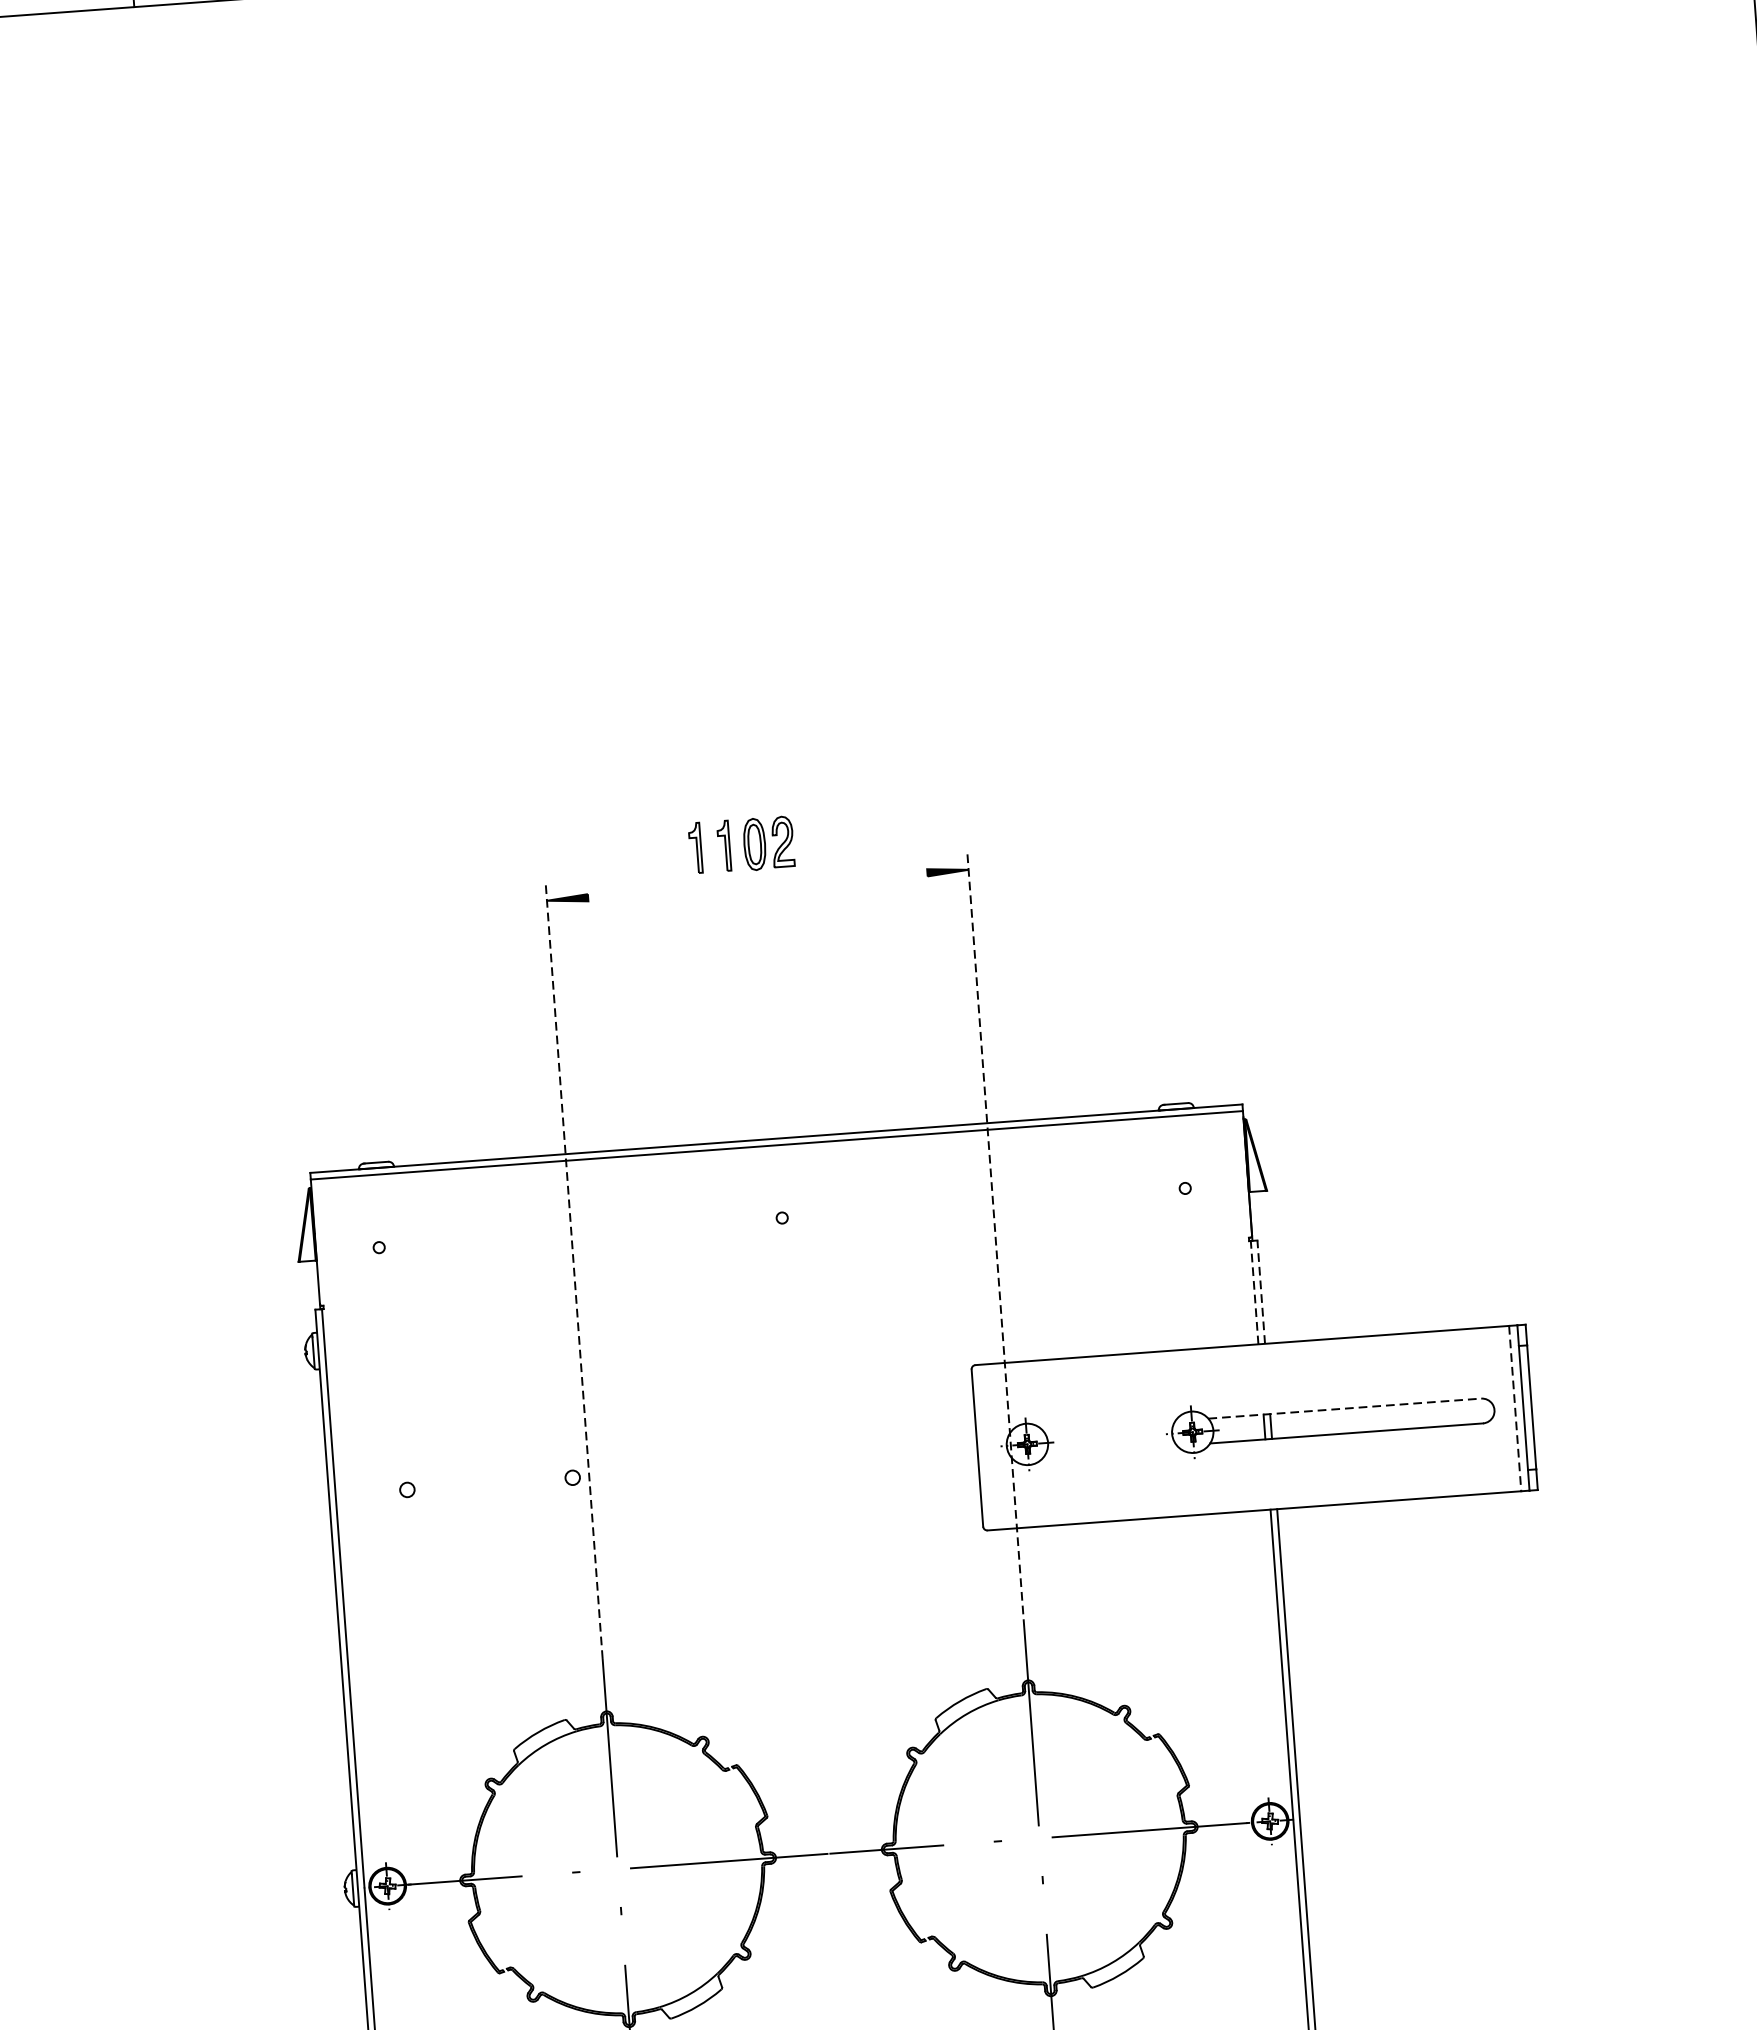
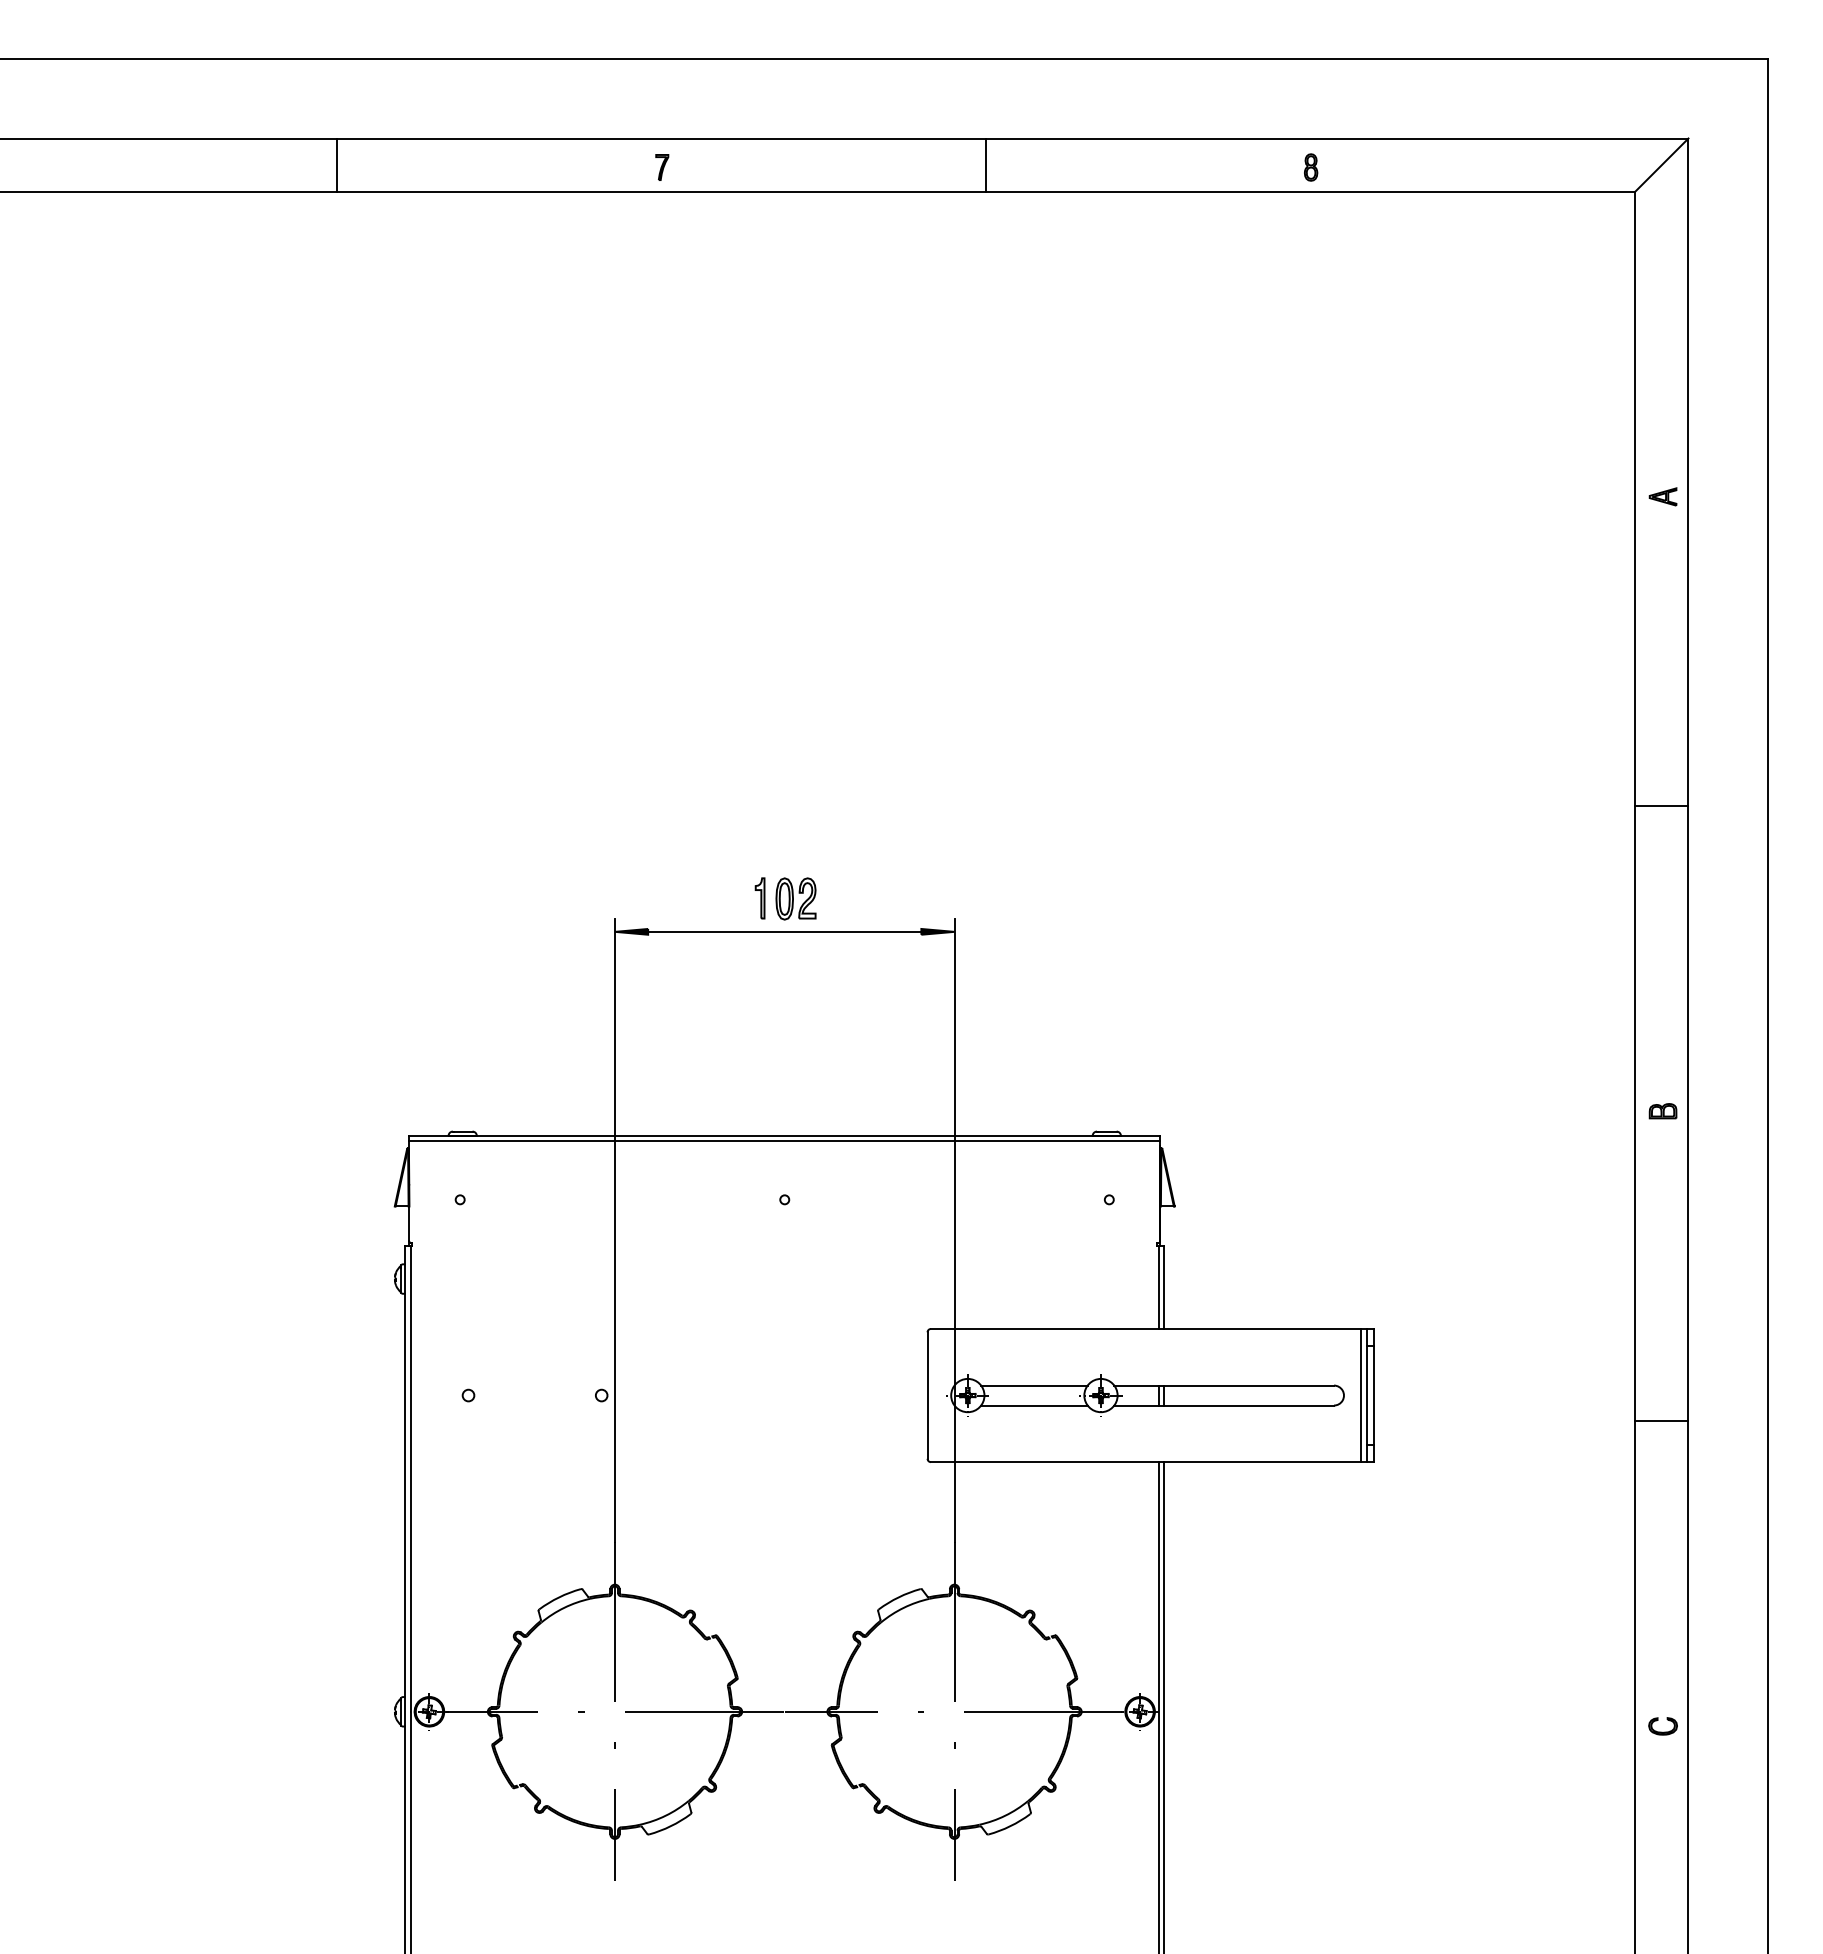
part: (694, 848) -> (736, 898), removed
line: (757, 884) -> (784, 931), added
line: (995, 1240) -> (954, 1230), dashed -> solid
line: (573, 1271) -> (614, 1230), dashed -> solid
line: (1254, 1292) -> (1158, 1287), dashed -> solid
line: (1261, 1292) -> (1164, 1287), dashed -> solid
line: (1345, 1408) -> (1224, 1385), dashed -> solid
line: (1515, 1408) -> (1360, 1395), dashed -> solid
line: (1109, 1425) -> (1034, 1385), added
line: (1111, 1450) -> (1034, 1405), added

